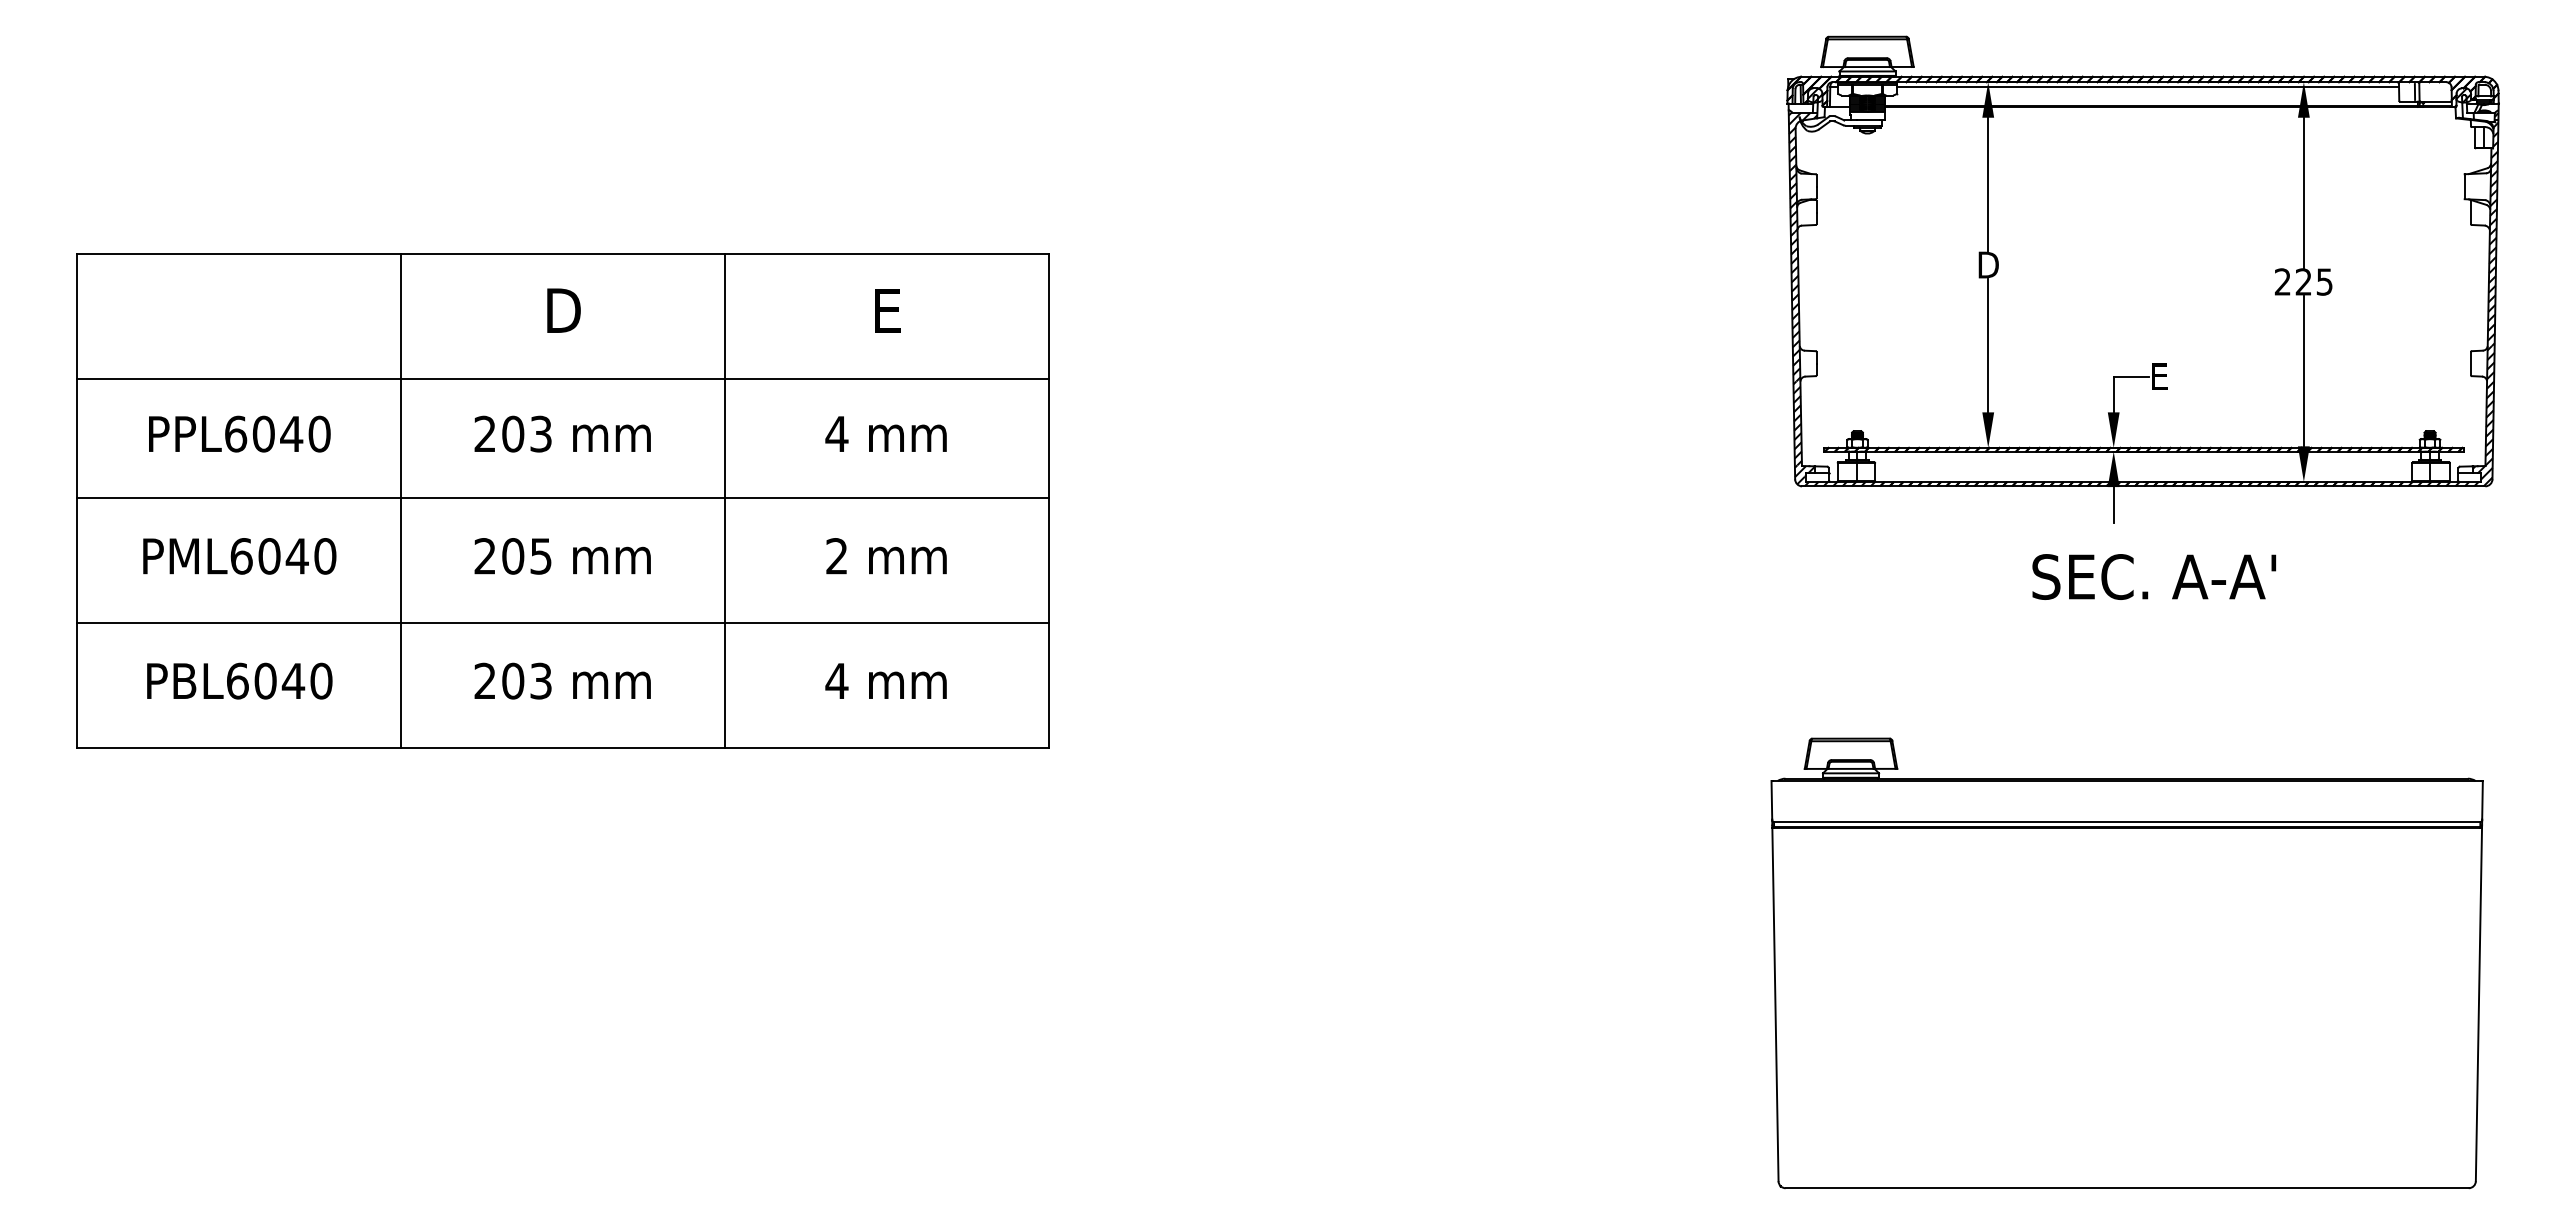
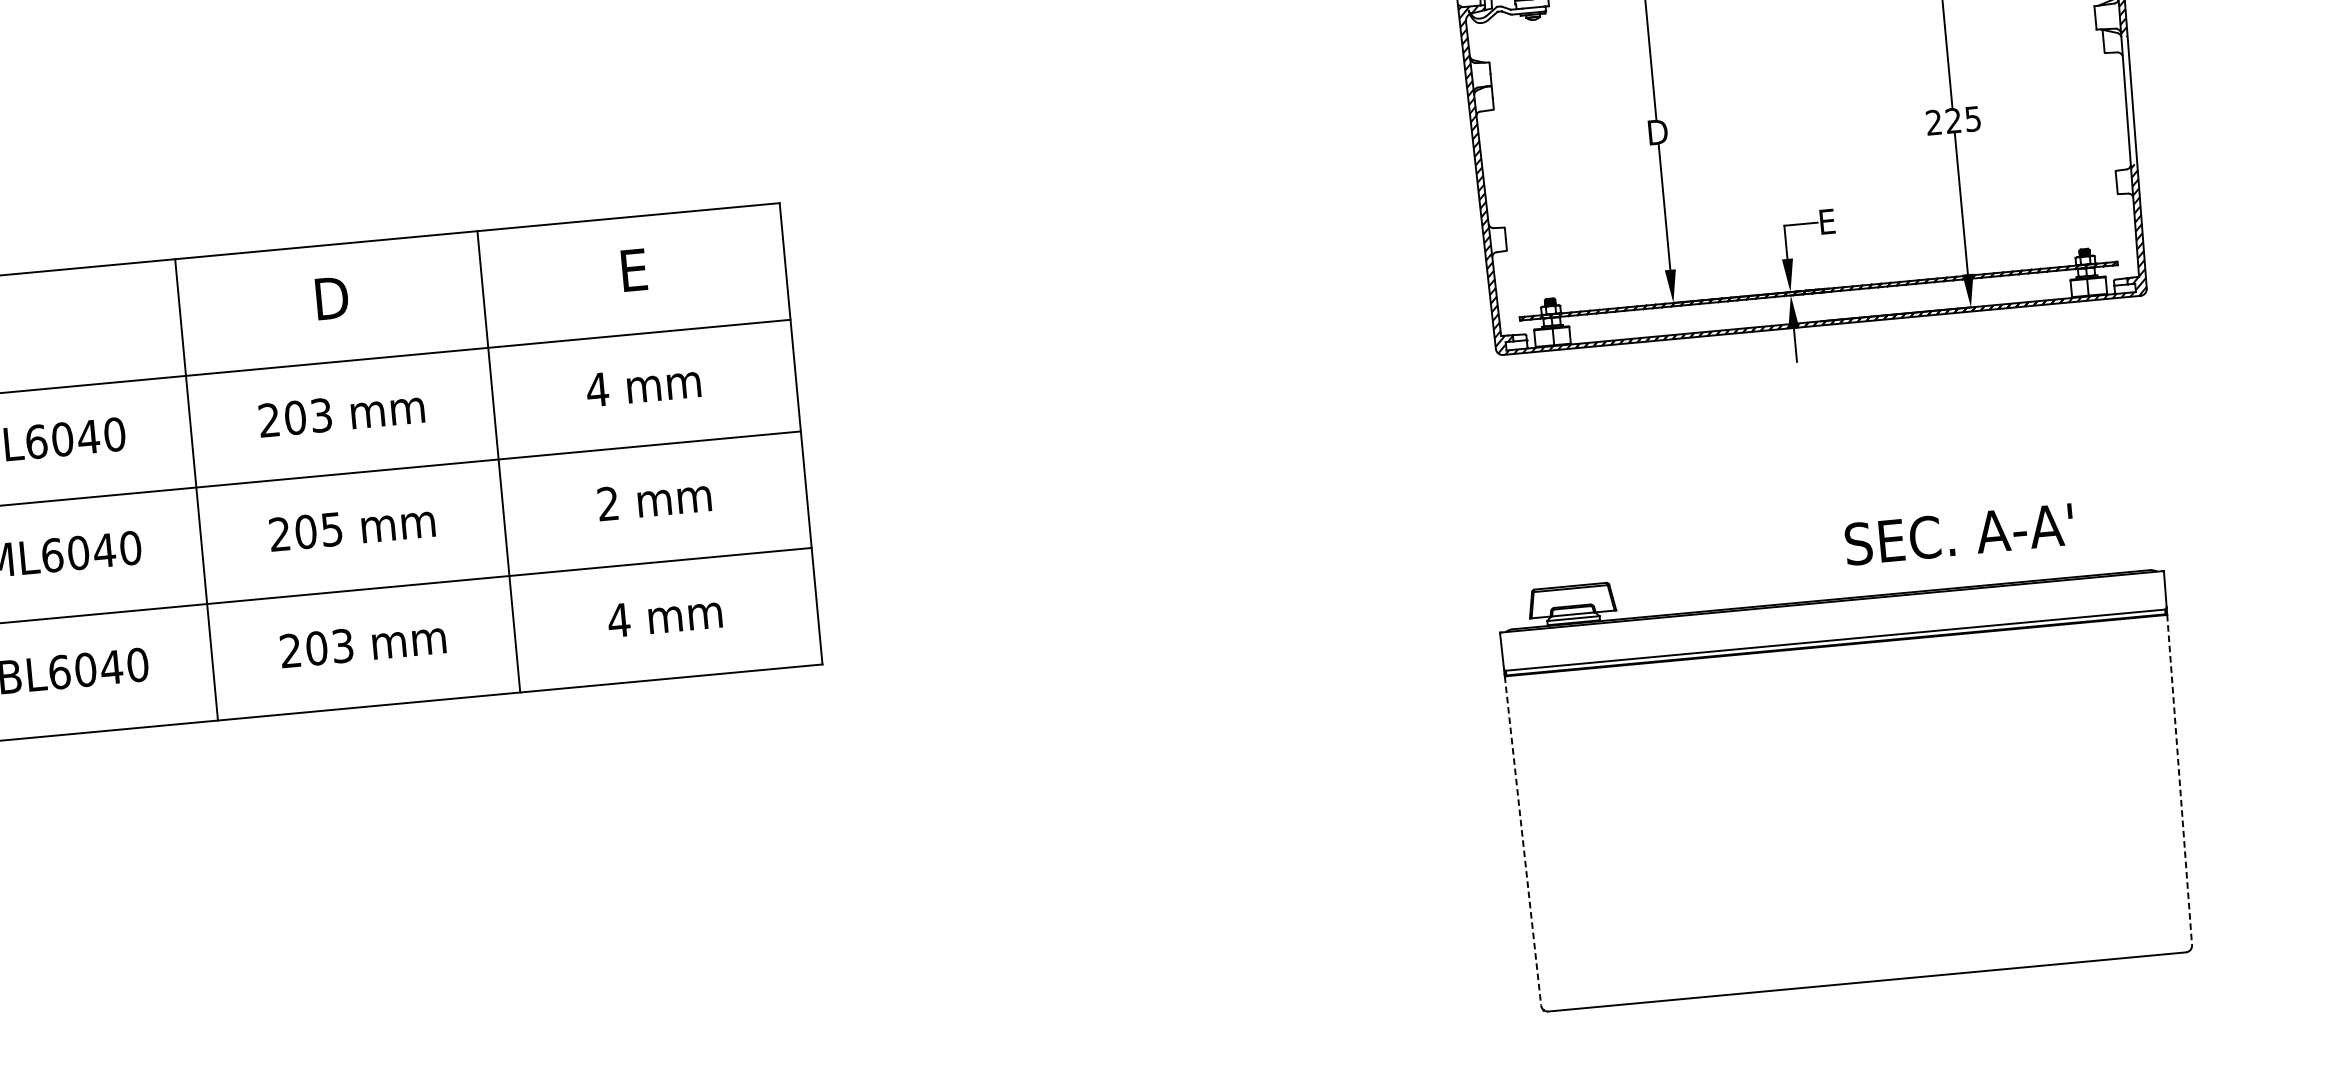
hatch: (2491, 278) -> (2128, 101), removed
text: (2153, 576) -> (1958, 534), moved
line: (1775, 1004) -> (1523, 840), solid -> dashed
line: (2478, 1004) -> (2179, 780), solid -> dashed

